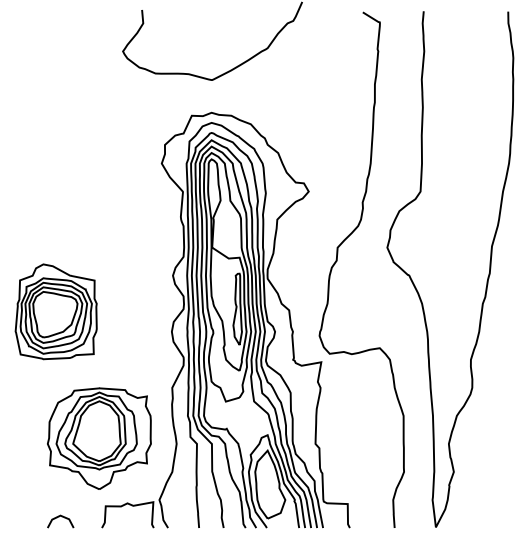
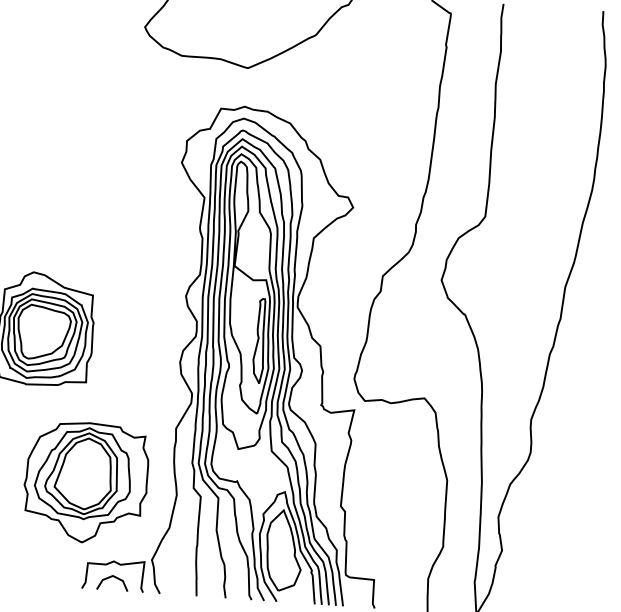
line: (59, 517) -> (111, 578), moved

